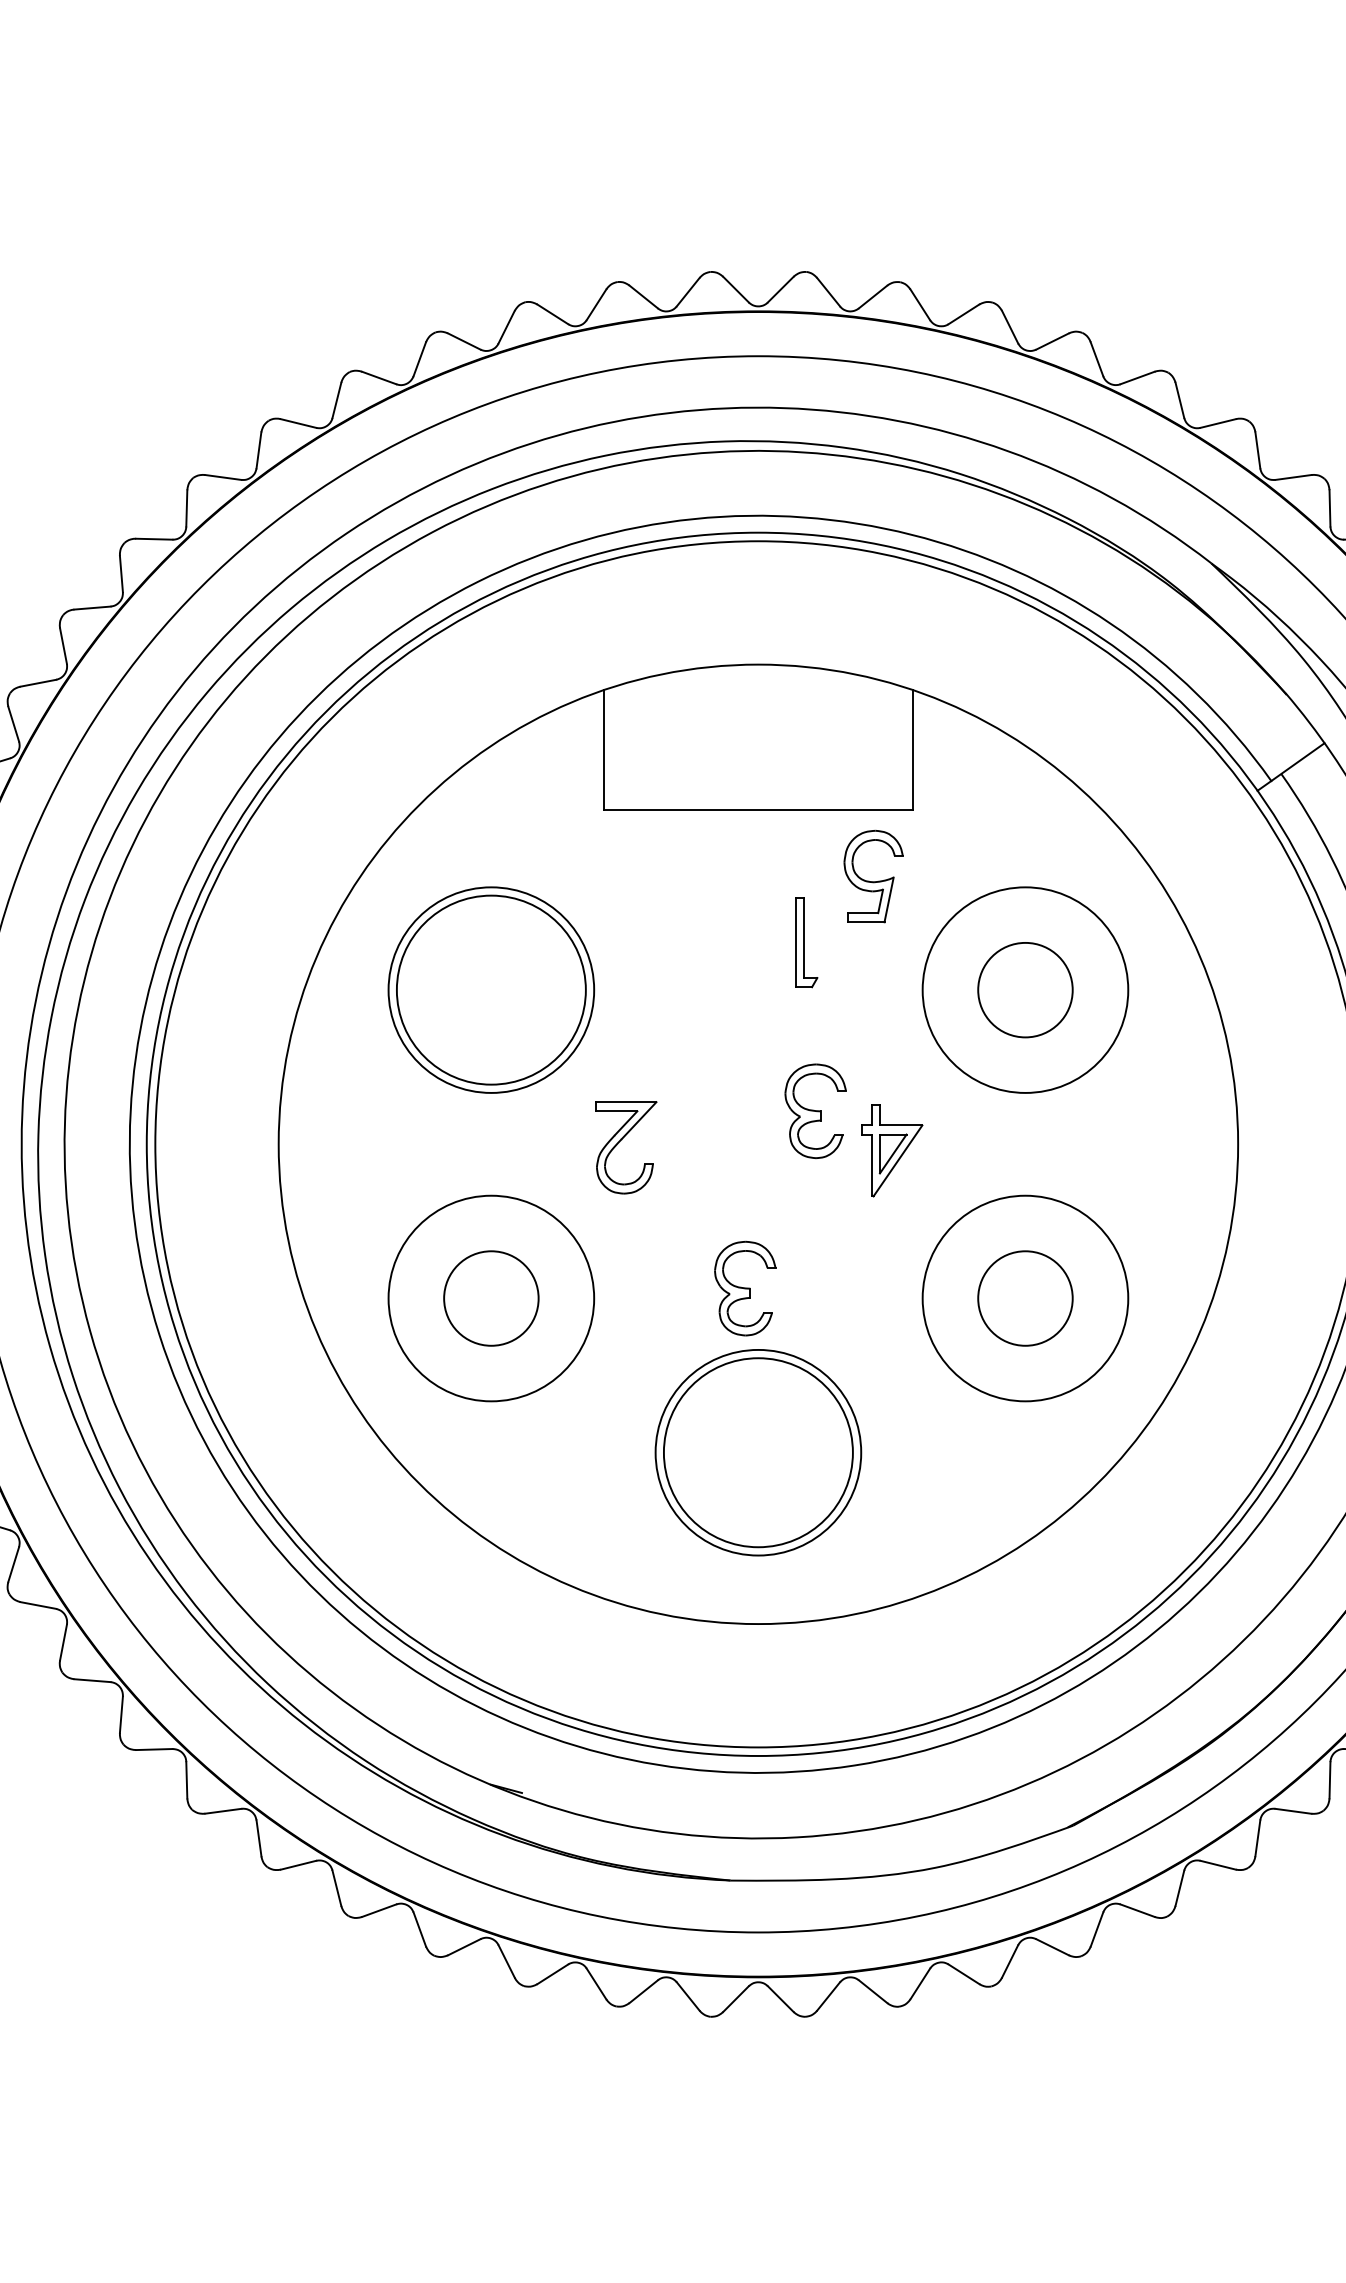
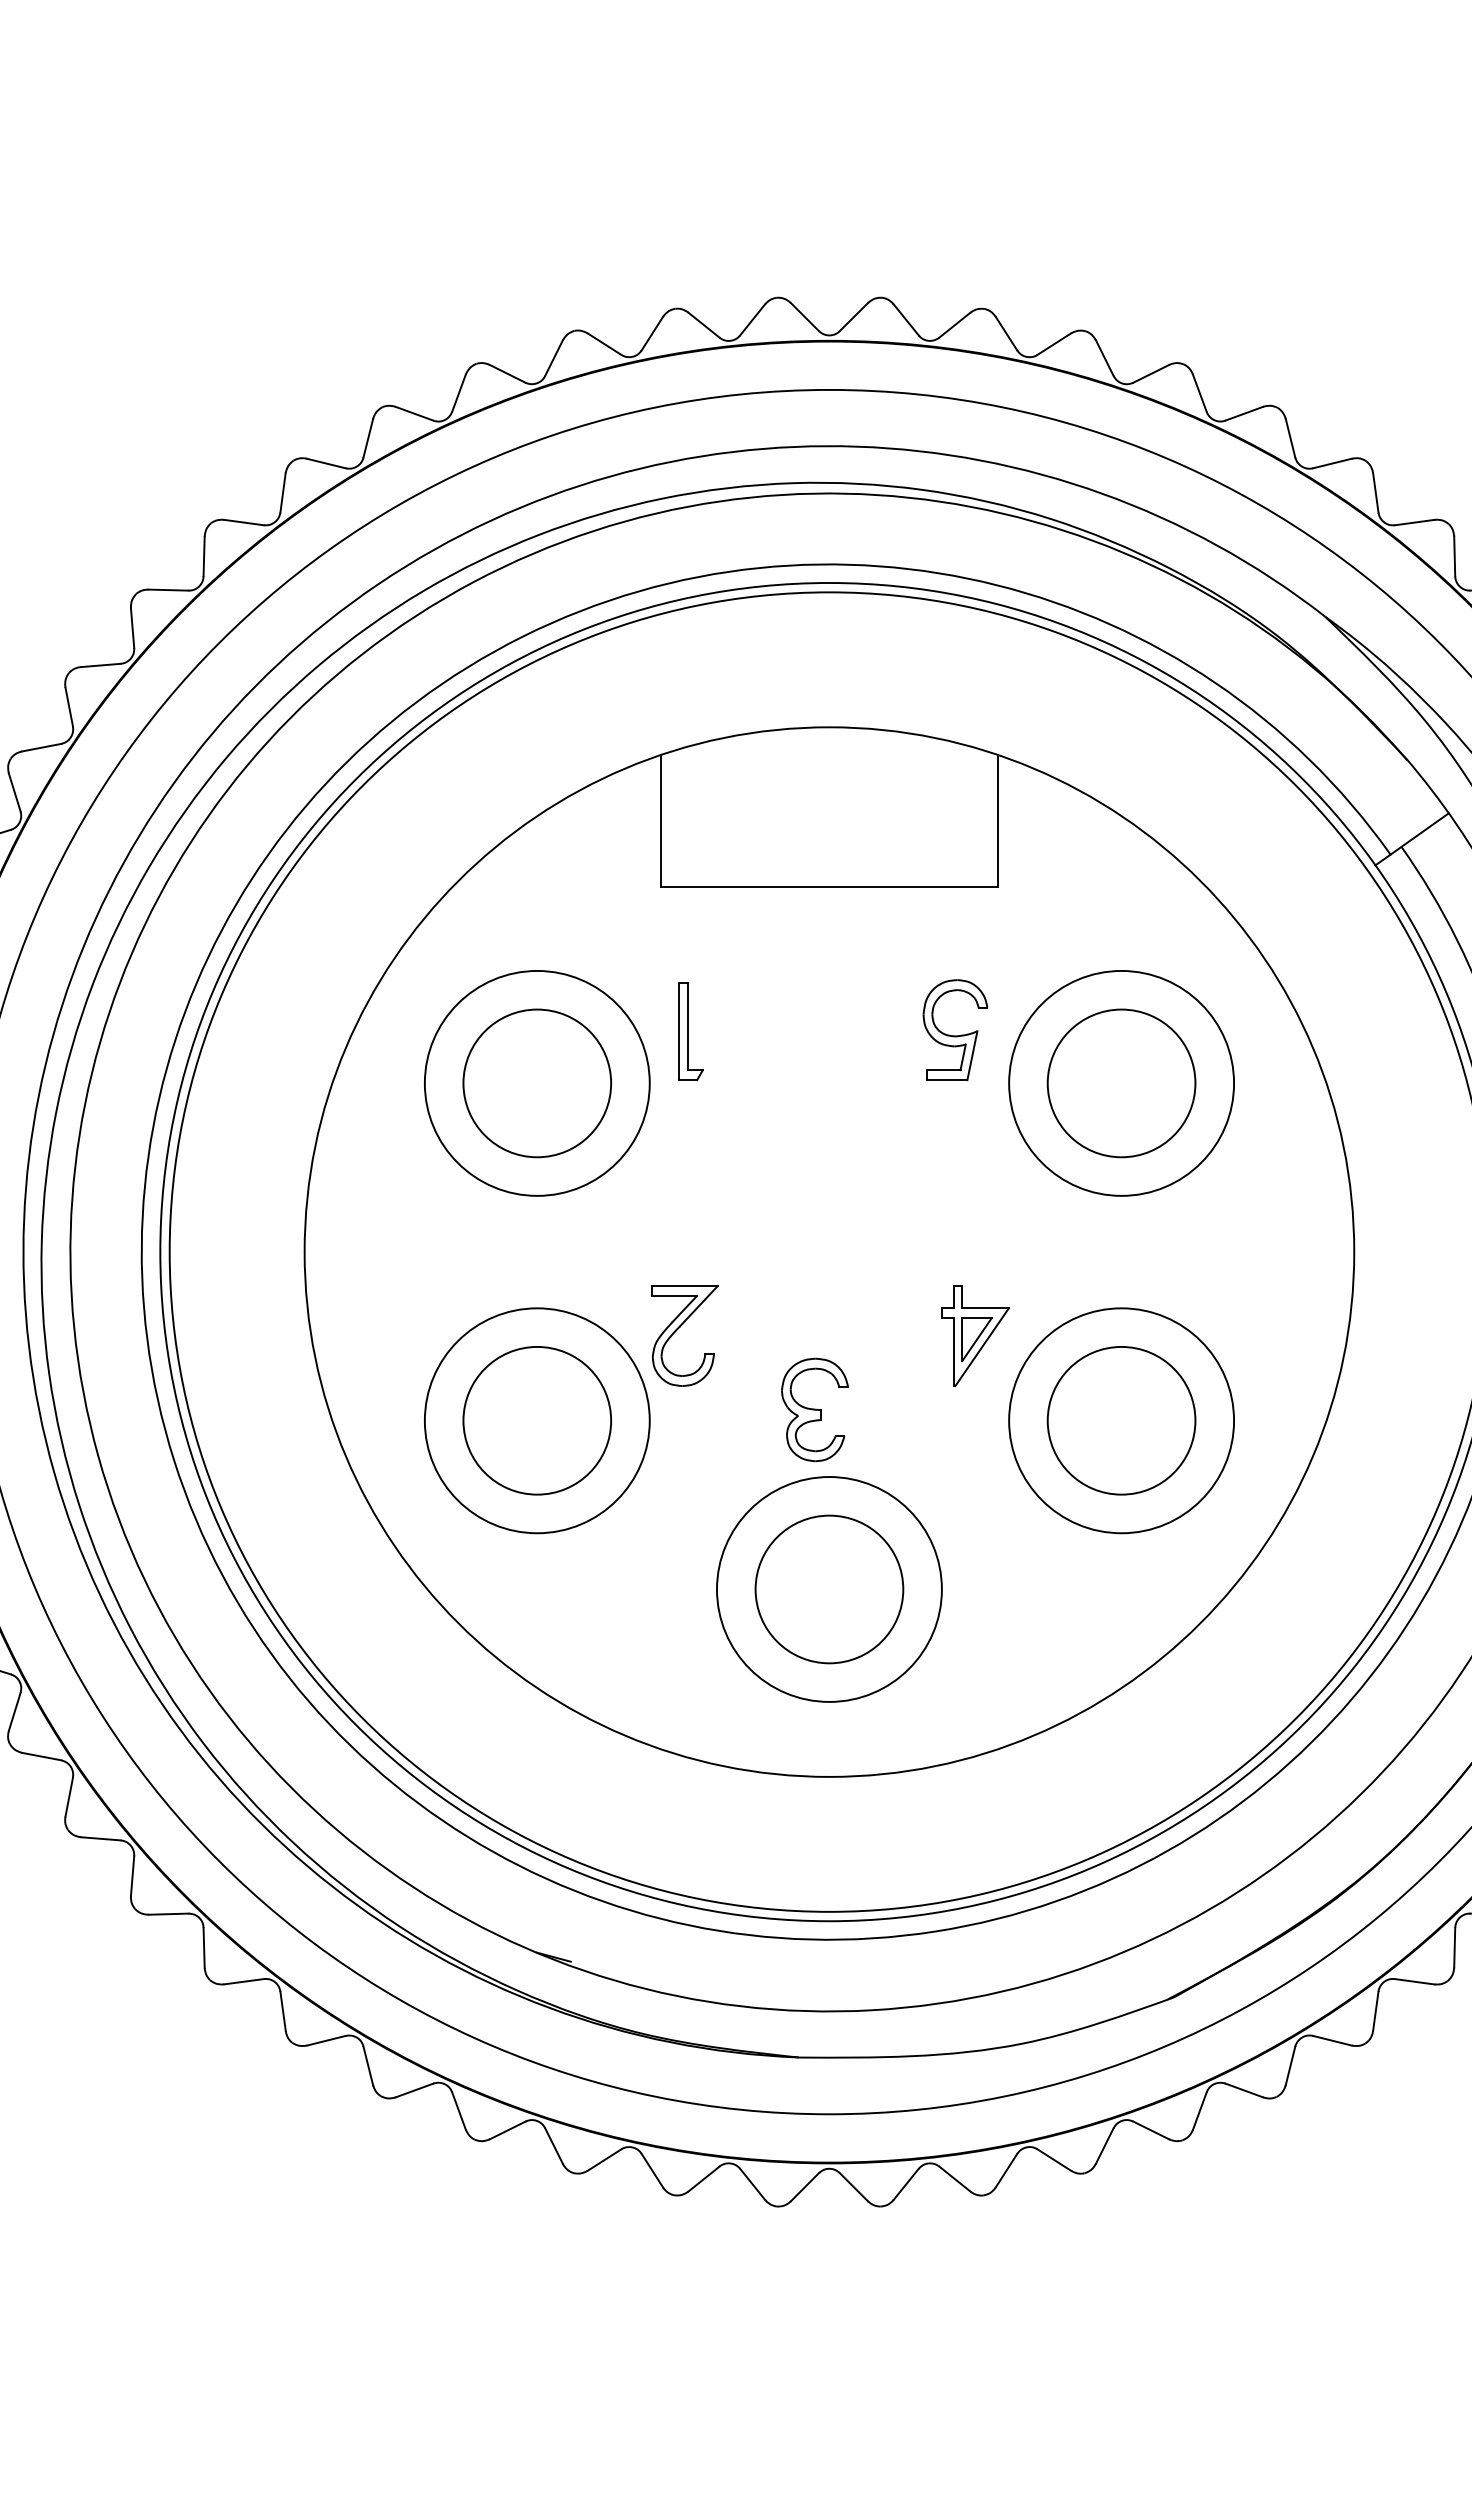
part: (873, 876) -> (955, 1030), moved
part: (806, 942) -> (690, 1031), moved
circle: (491, 990) -> (537, 1083), size x0.71
circle: (1025, 990) -> (1121, 1083), size x1.43
part: (815, 1110) -> (891, 1215), removed
part: (620, 1141) -> (678, 1329), moved
part: (891, 1151) -> (975, 1336), moved
circle: (491, 1298) -> (537, 1420), size x1.43
circle: (1025, 1298) -> (1121, 1420), size x1.43
circle: (758, 1452) -> (829, 1589), size x0.71

